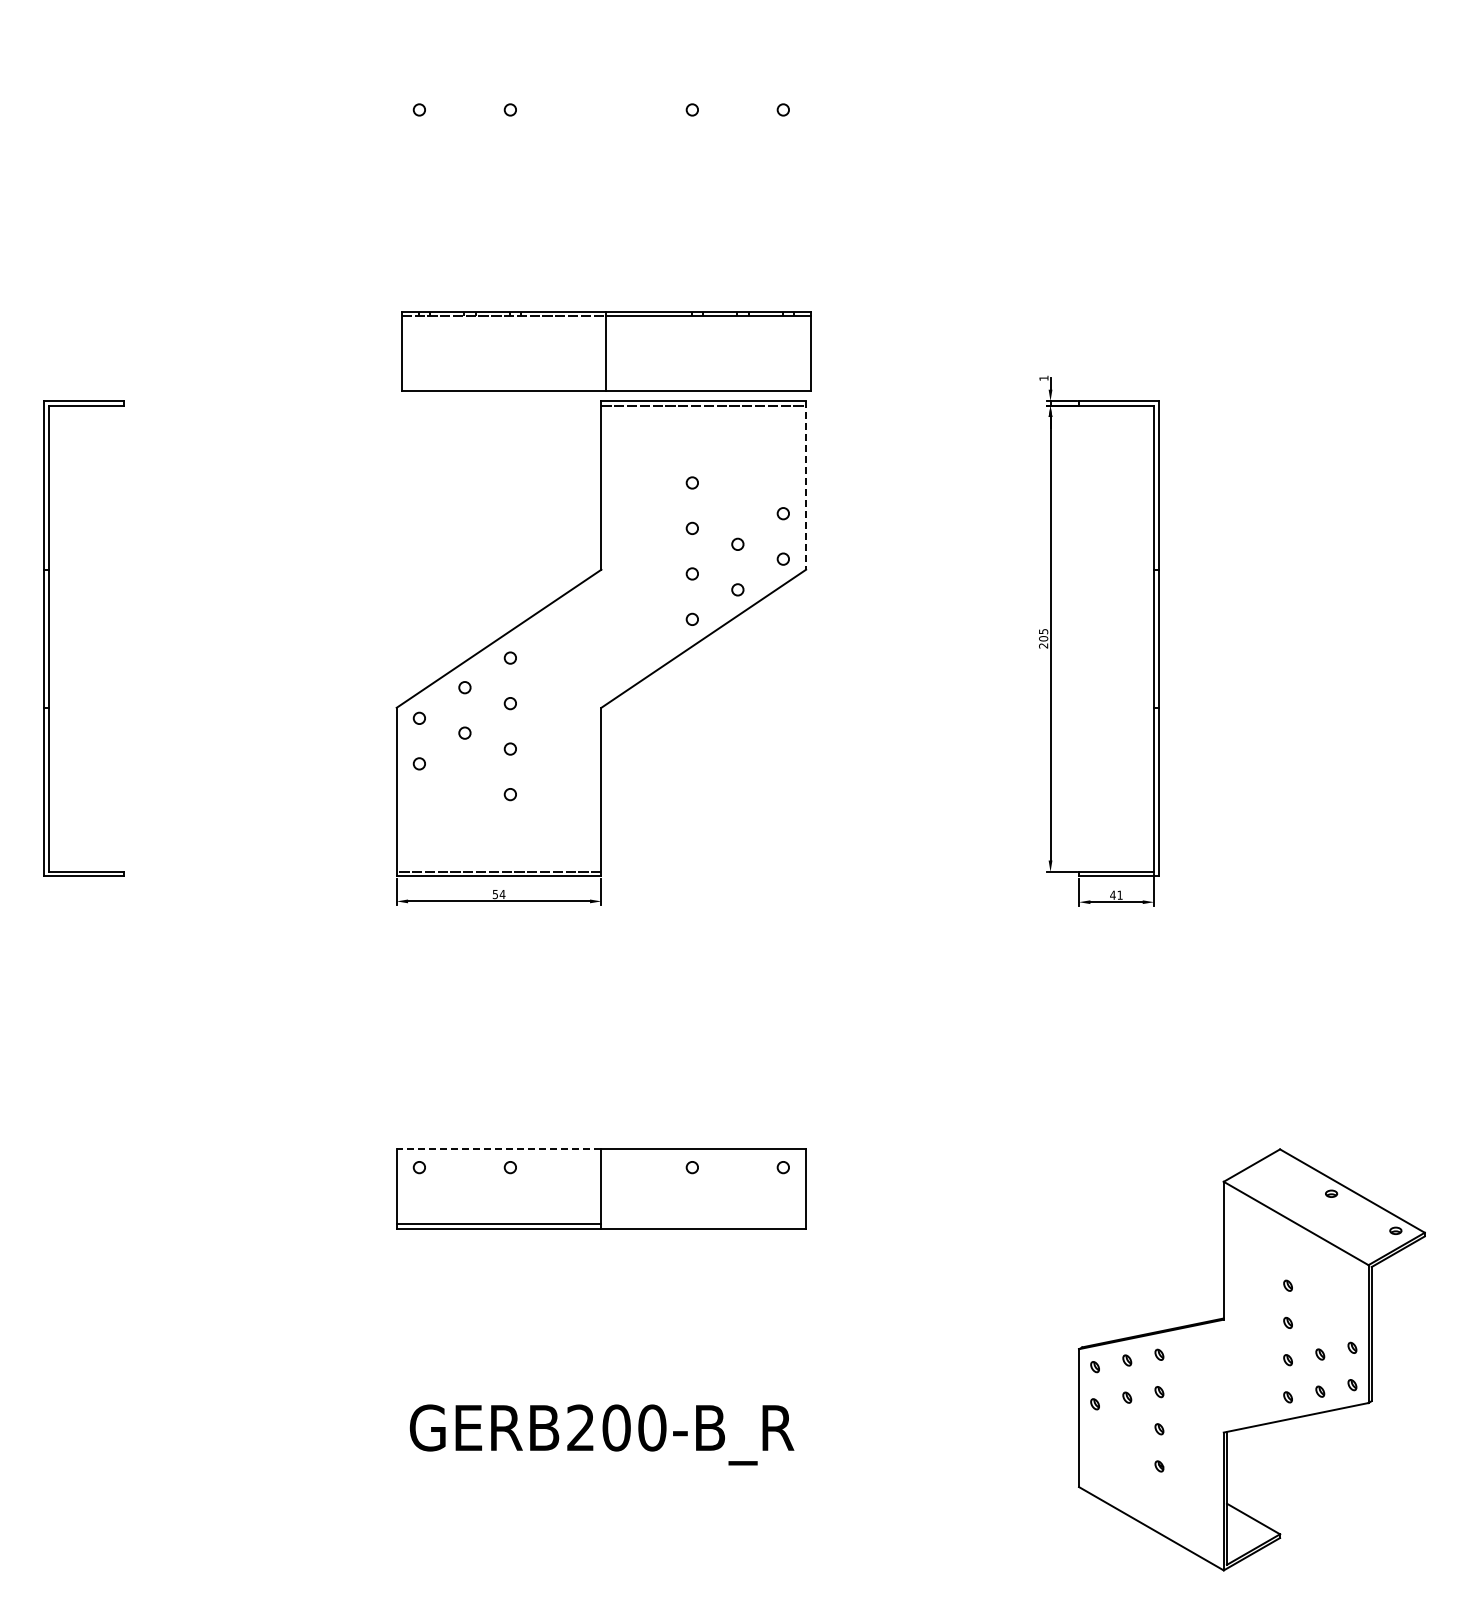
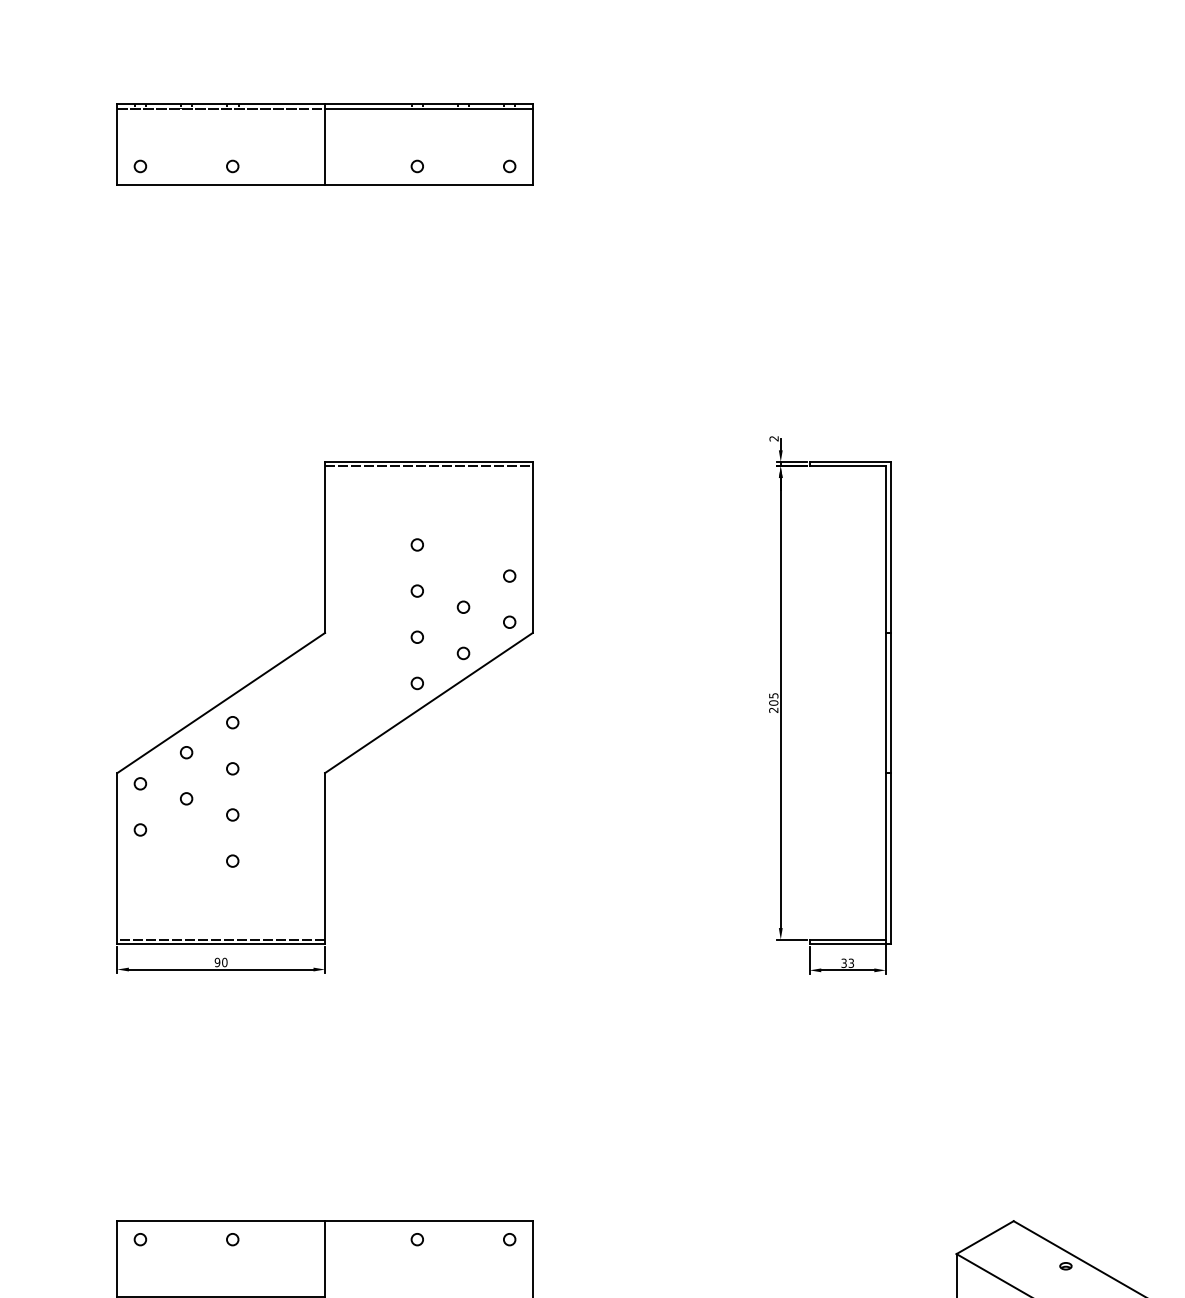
part: (606, 351) -> (325, 144), moved
text: (1043, 378) -> (773, 438), 1 -> 2
line: (806, 485) -> (533, 547), dashed -> solid
text: (498, 894) -> (220, 962), 54 -> 90
text: (1116, 894) -> (847, 962), 41 -> 33
line: (498, 1149) -> (220, 1221), dashed -> solid

